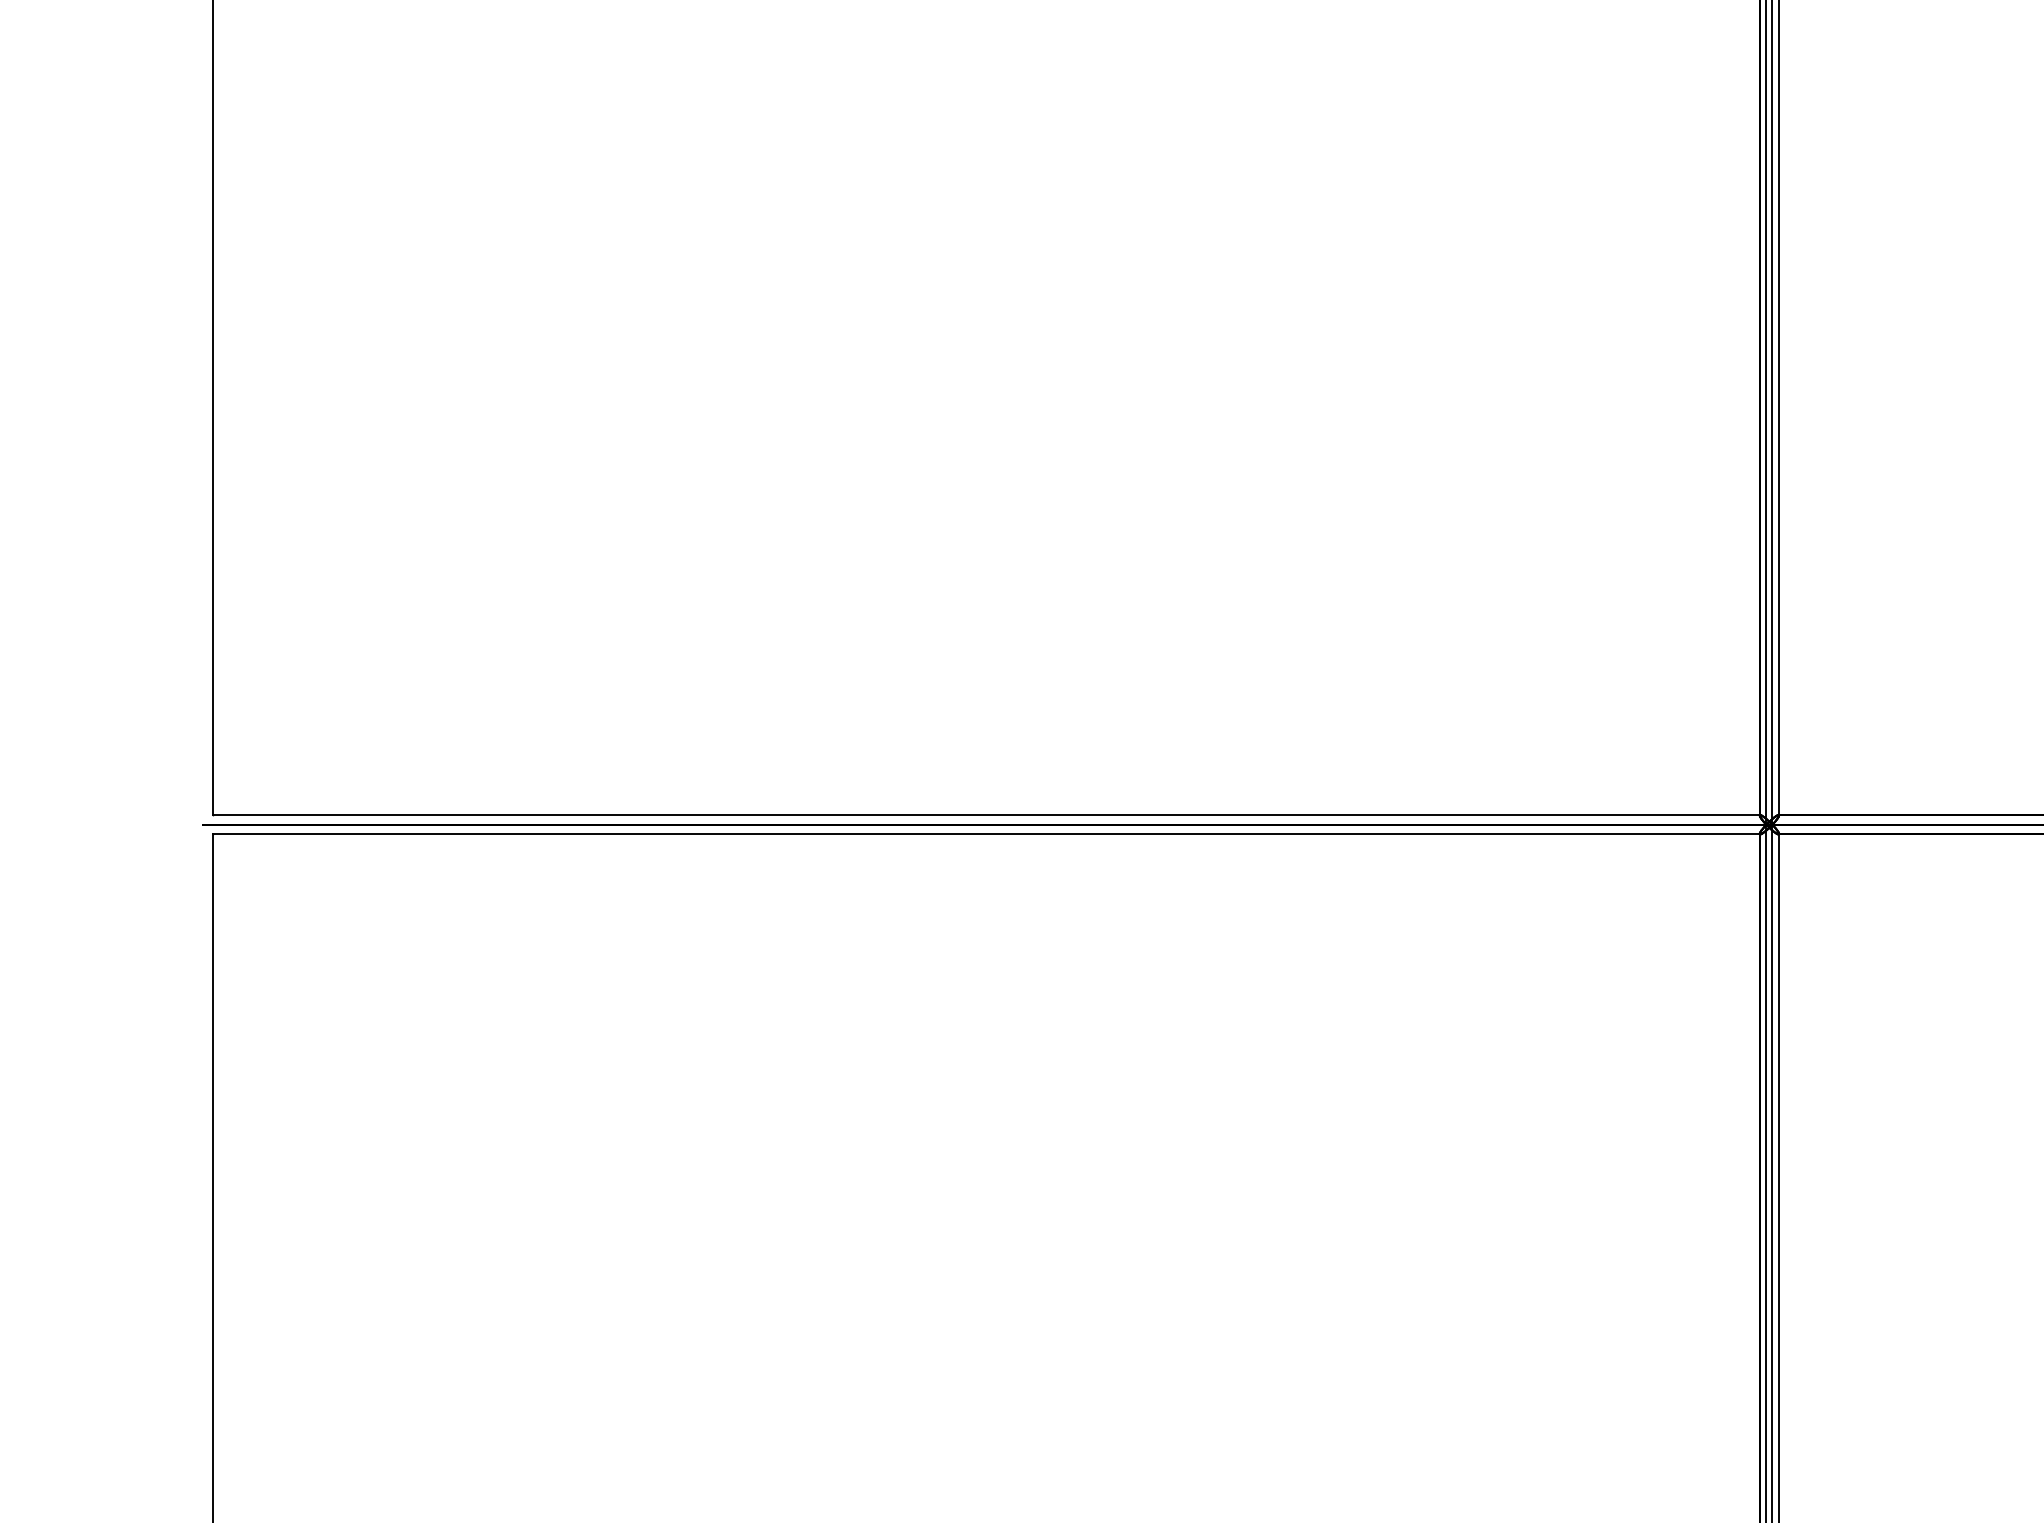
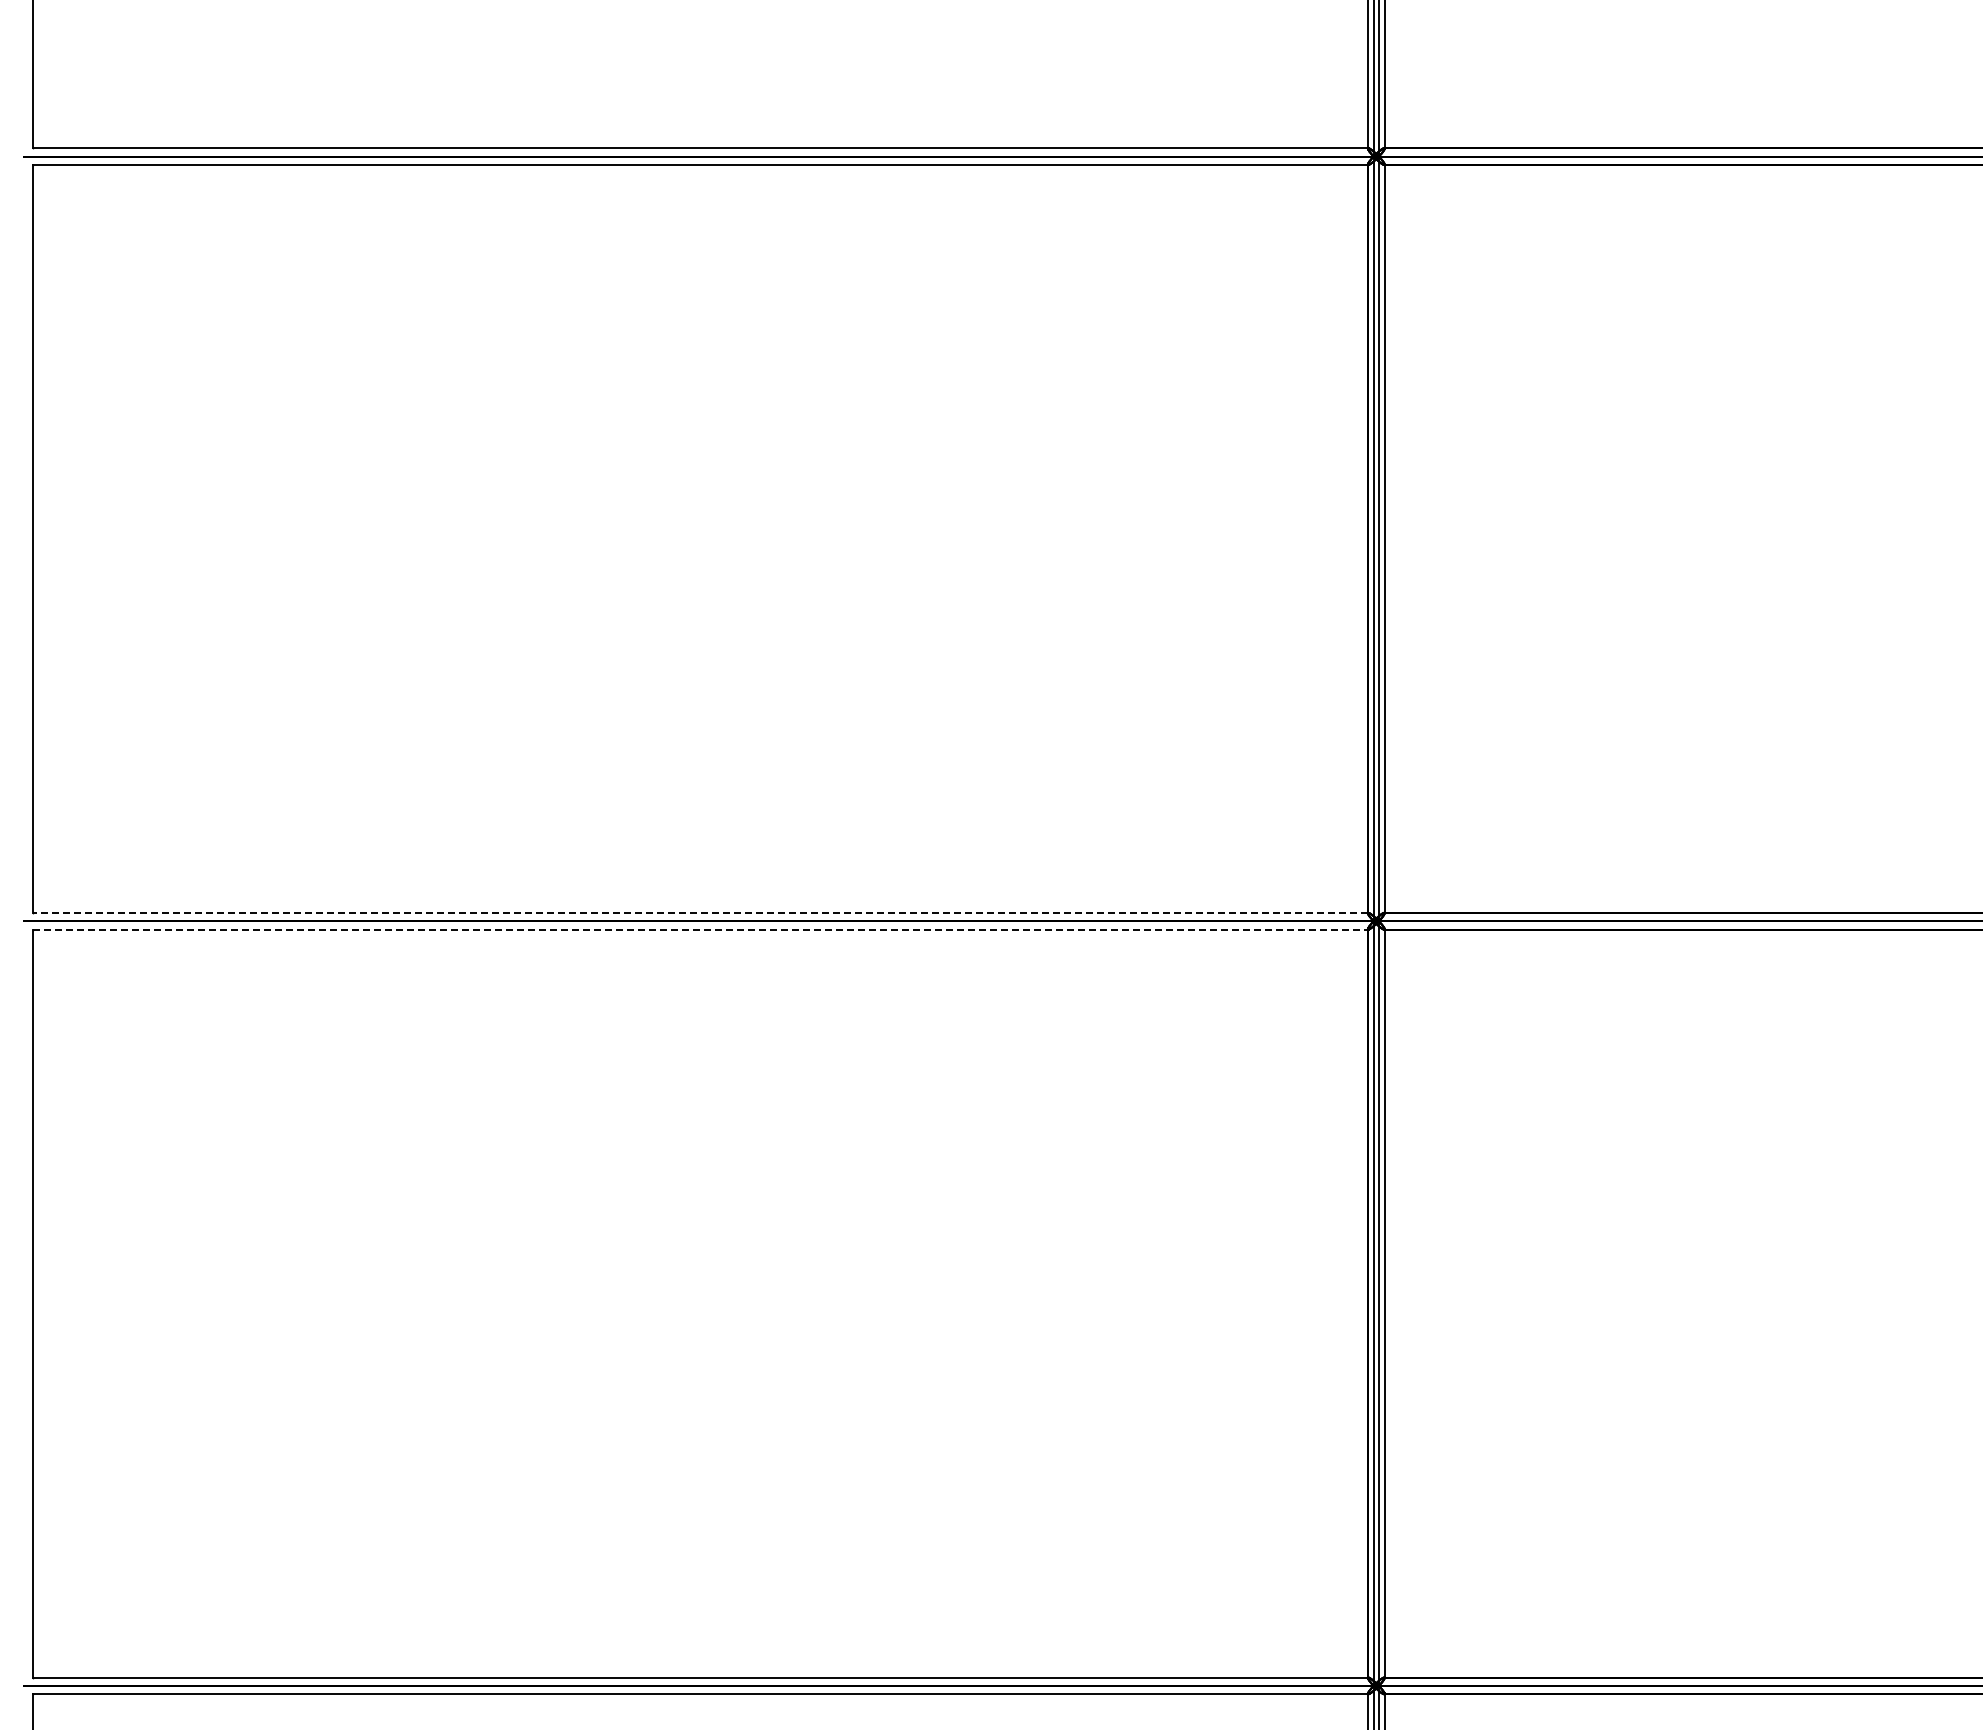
line: (986, 814) -> (700, 912), solid -> dashed
line: (986, 834) -> (700, 929), solid -> dashed

